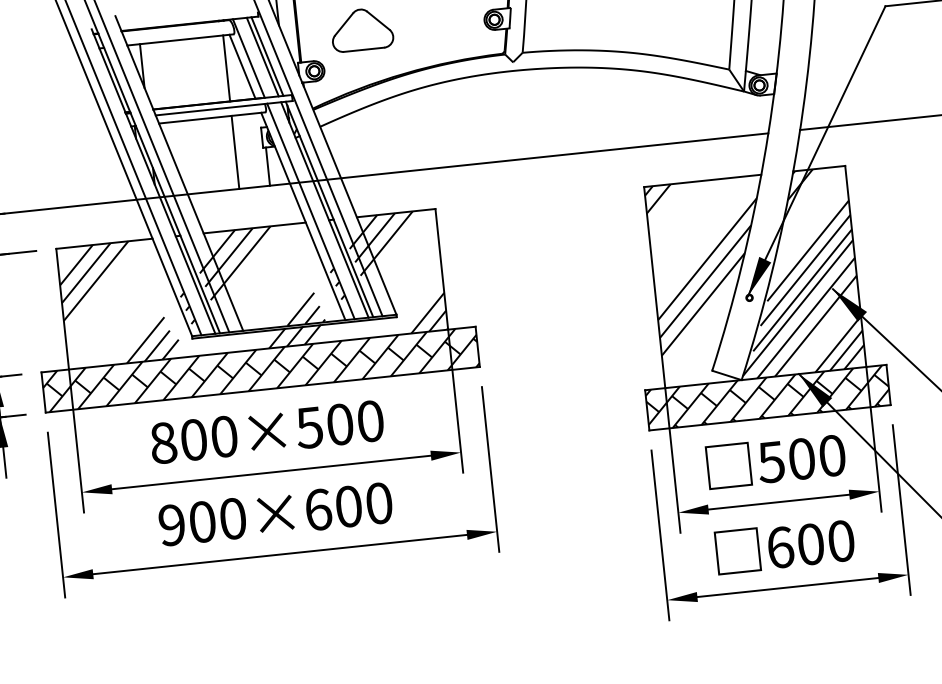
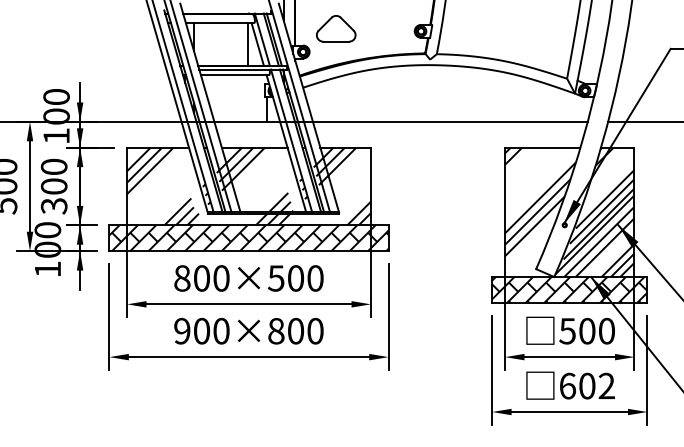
line: (235, 151) -> (247, 97), removed
text: (318, 508) -> (276, 330), 900×600 -> 900×800
text: (840, 540) -> (606, 385), 600 -> 602

